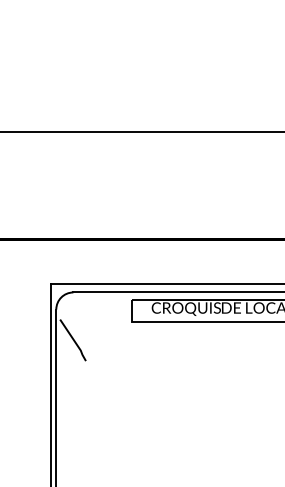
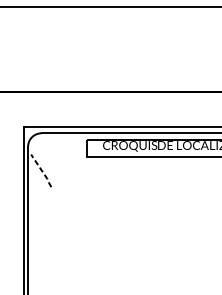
line: (74, 340) -> (42, 170), solid -> dashed

